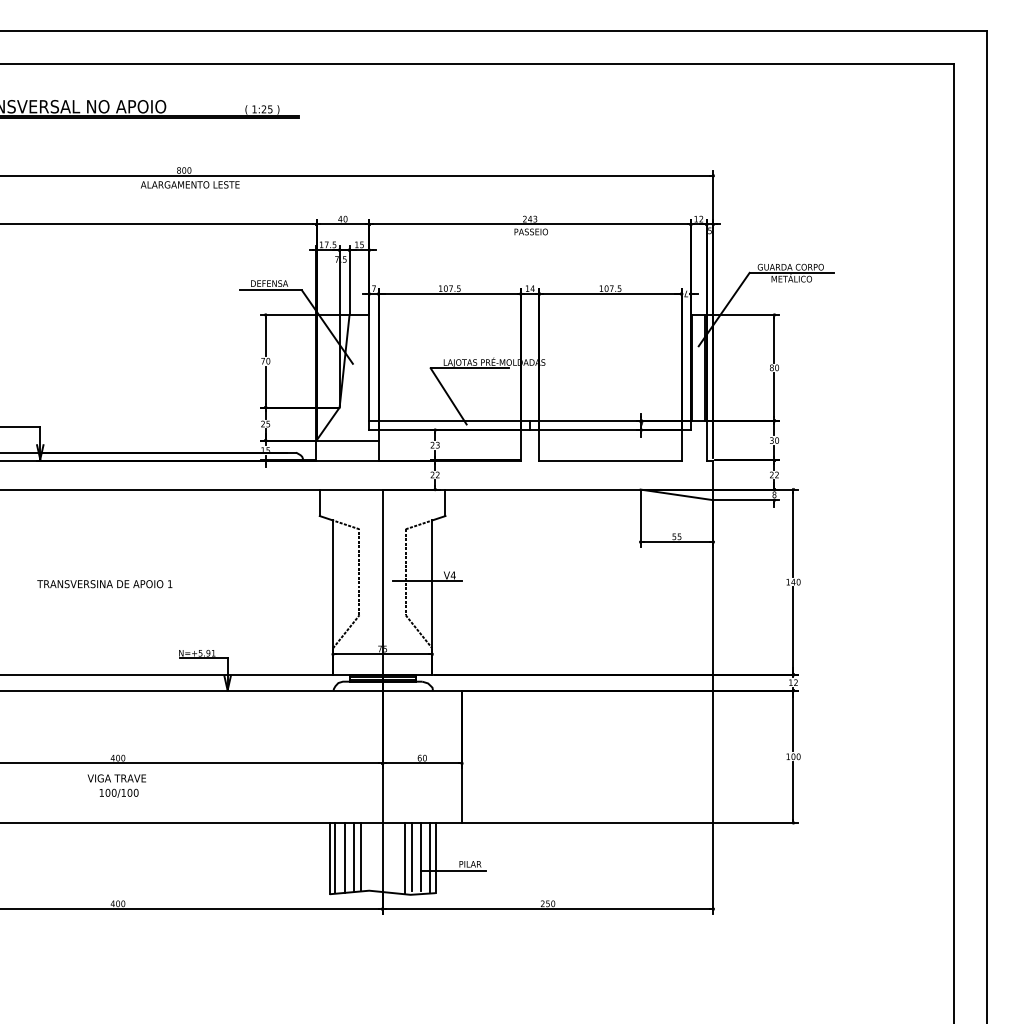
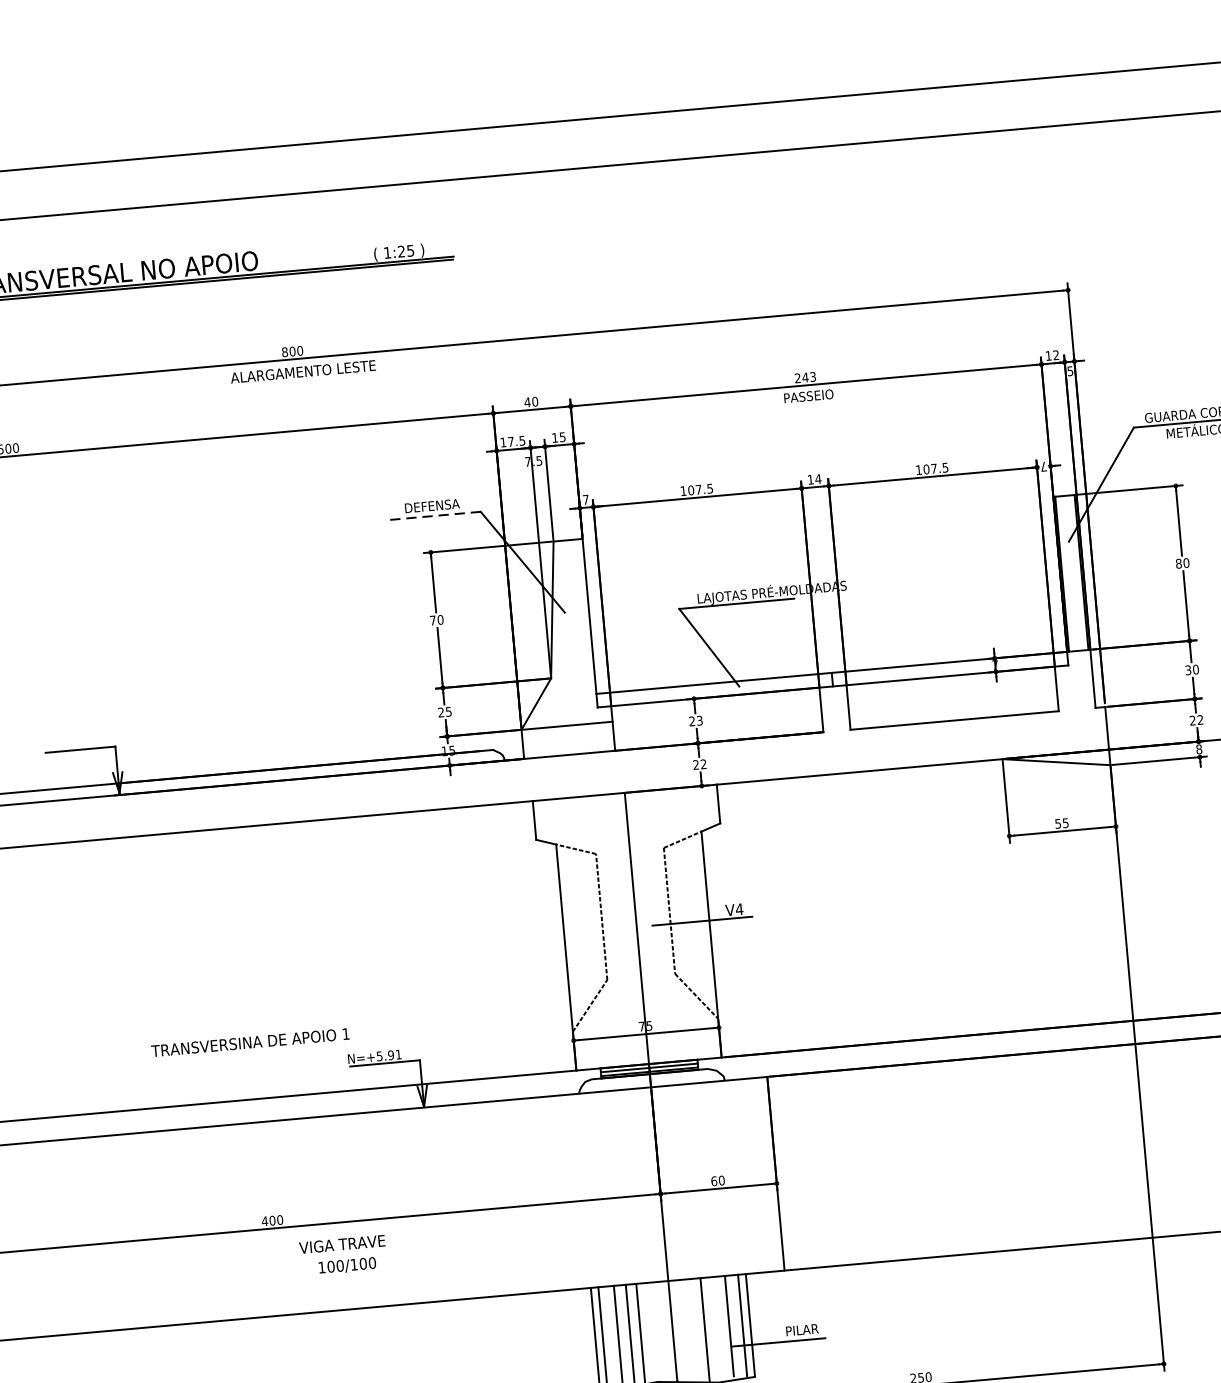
line: (271, 290) -> (436, 515), solid -> dashed
text: (104, 584) -> (249, 1043), moved
text: (116, 785) -> (342, 1254), moved
line: (411, 856) -> (715, 1326), removed

